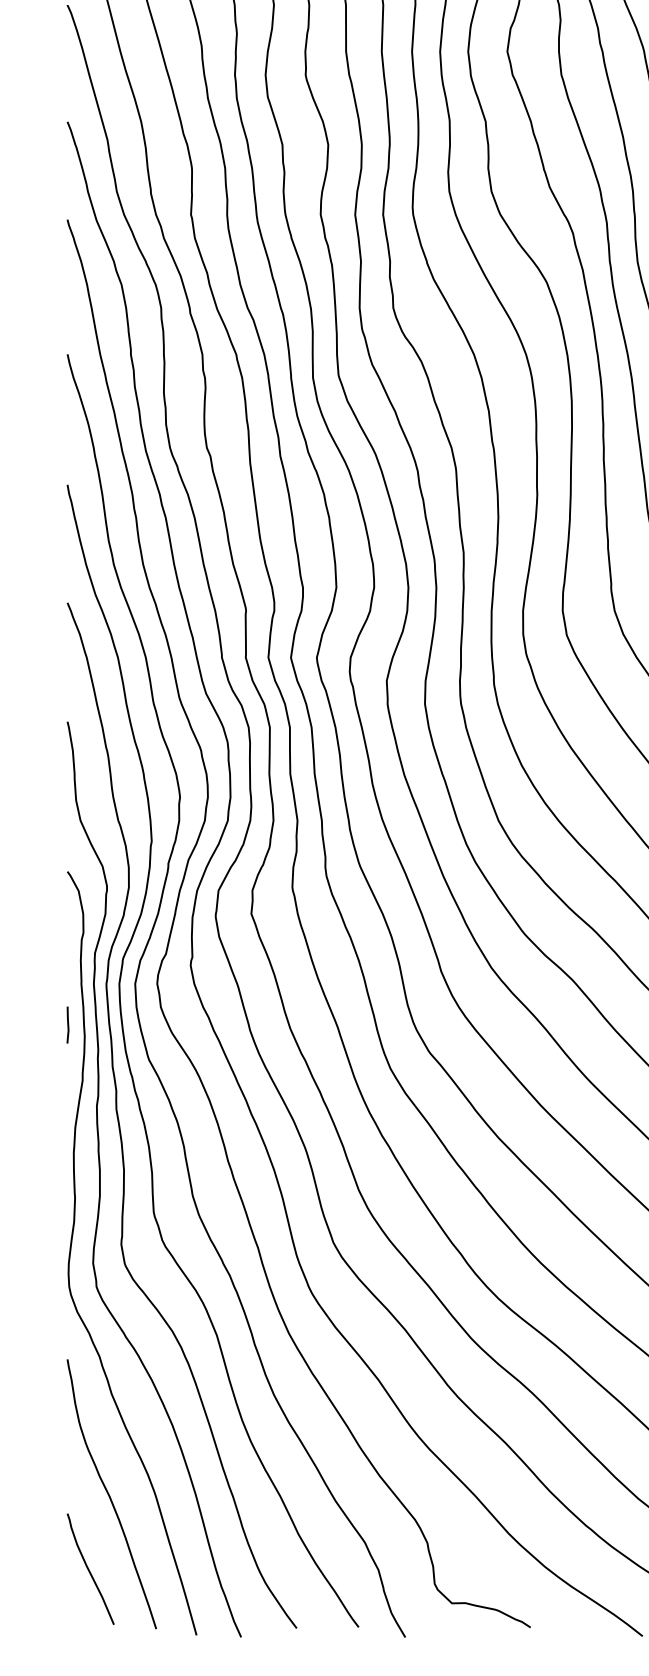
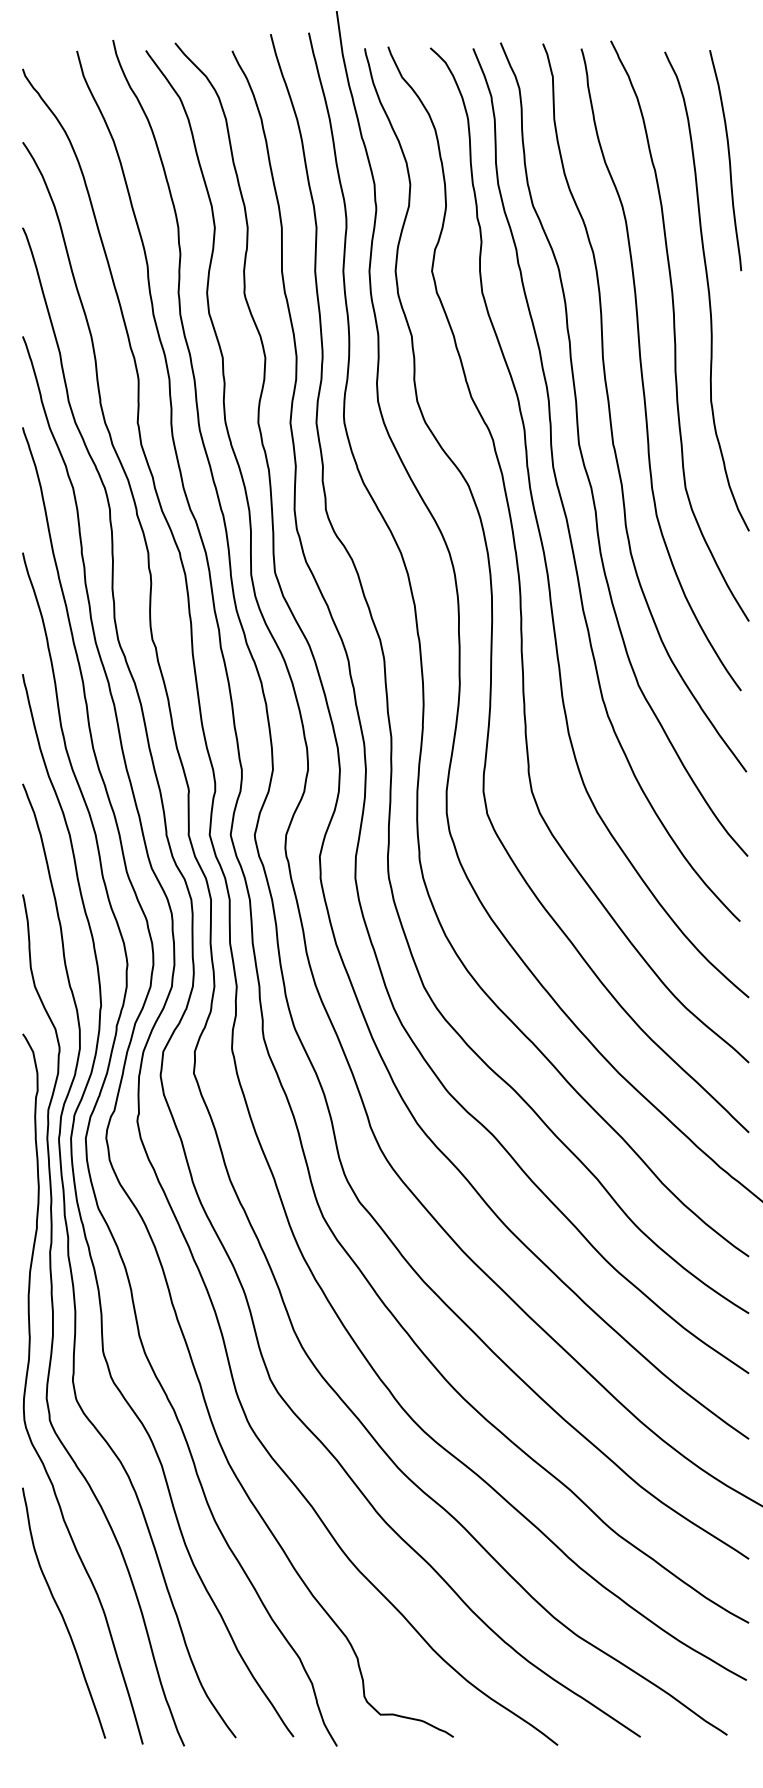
line: (67, 1024) -> (22, 1176), removed
curve: (89, 1569) -> (43, 1683), removed

